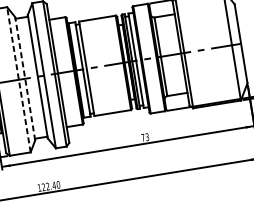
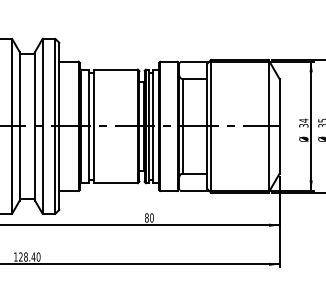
line: (24, 78) -> (19, 125), dashed -> solid
line: (19, 79) -> (12, 125), dashed -> solid
text: (145, 137) -> (149, 217), 73 -> 80
text: (47, 186) -> (25, 256), 122.40 -> 128.40

